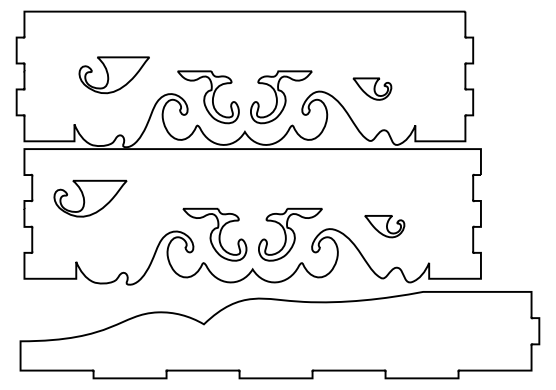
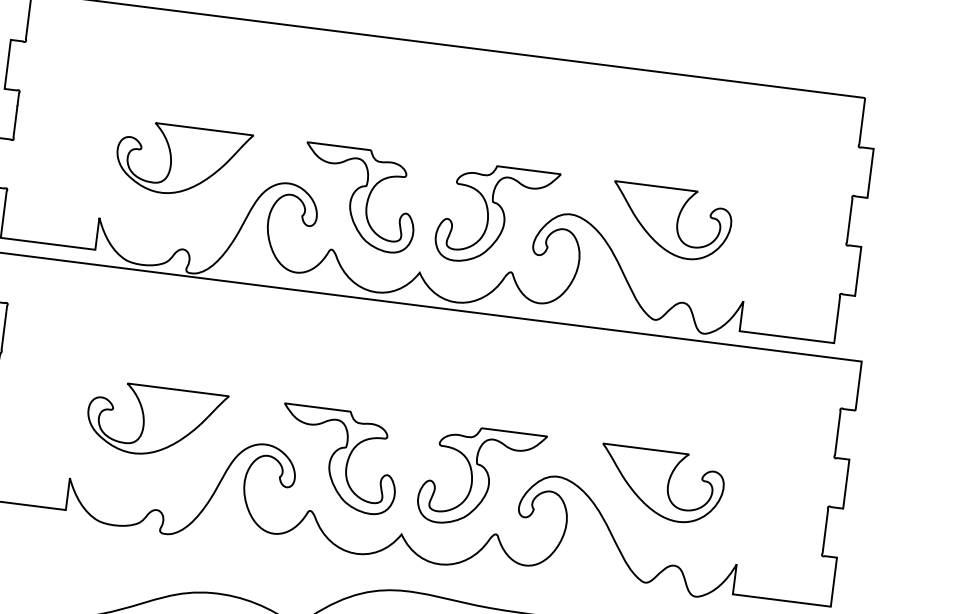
part: (113, 75) -> (181, 161), moved
part: (372, 88) -> (671, 221), size x1.67
part: (90, 198) -> (156, 421), moved
part: (384, 226) -> (660, 484), size x1.67

